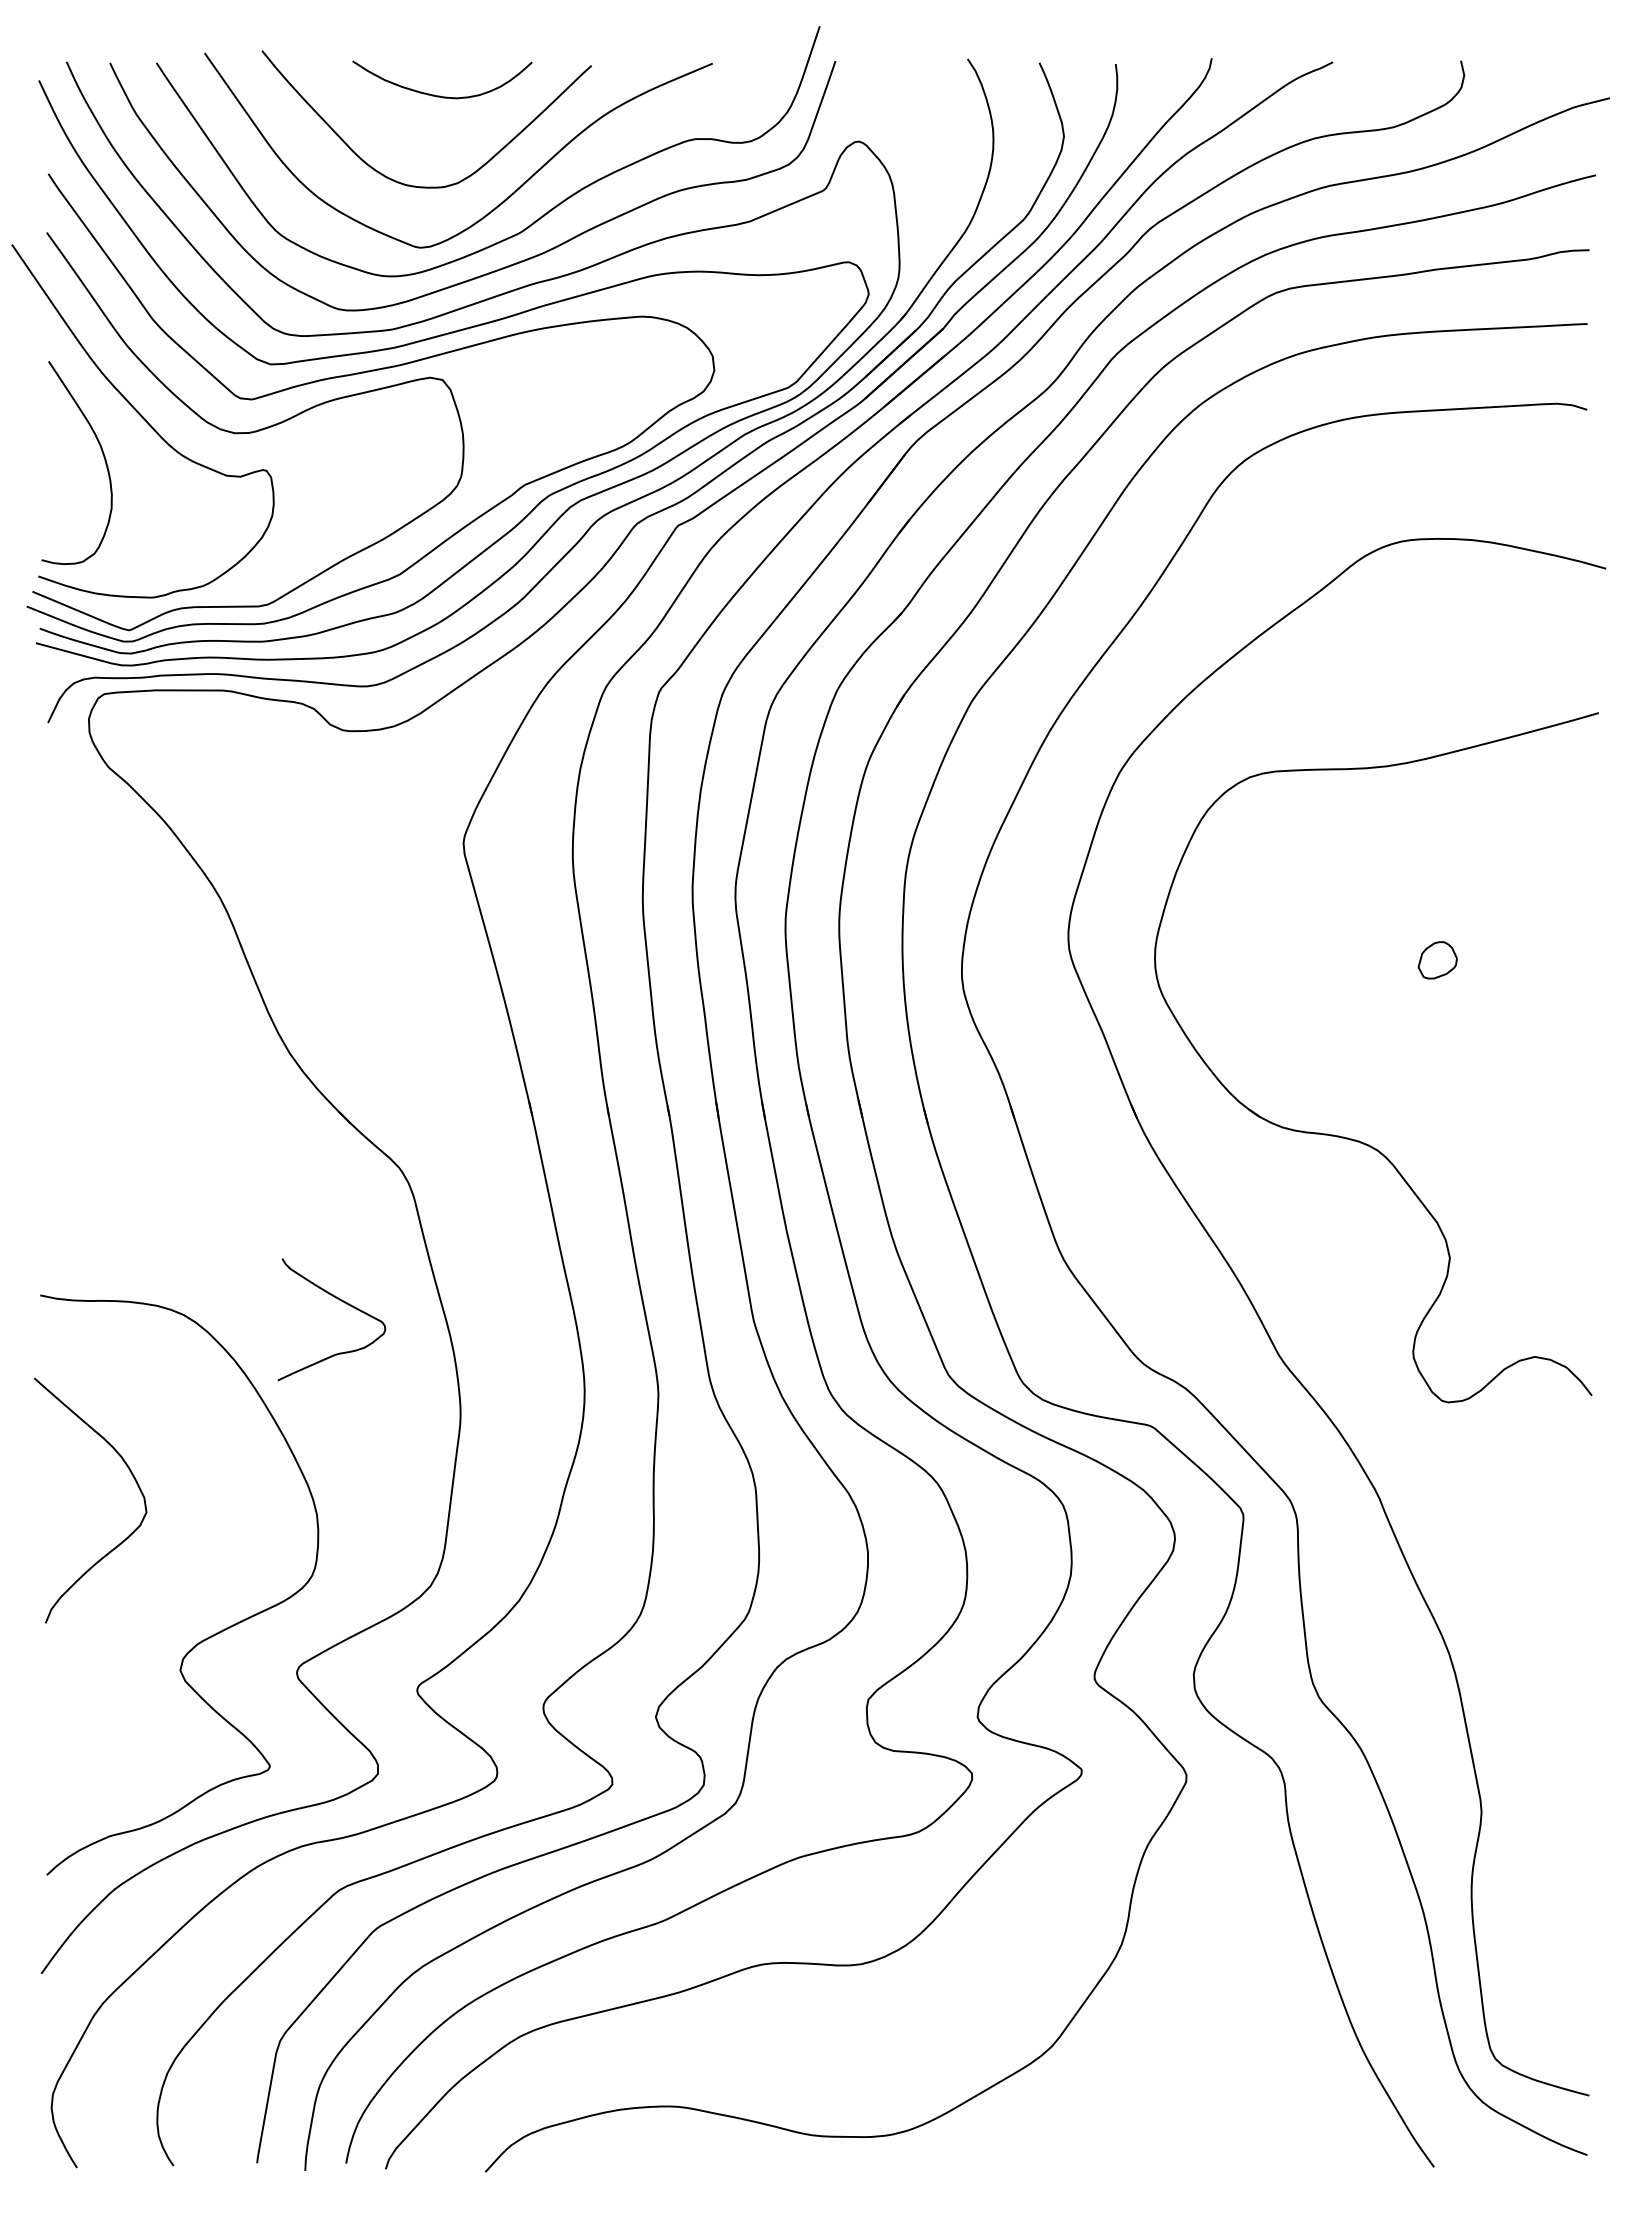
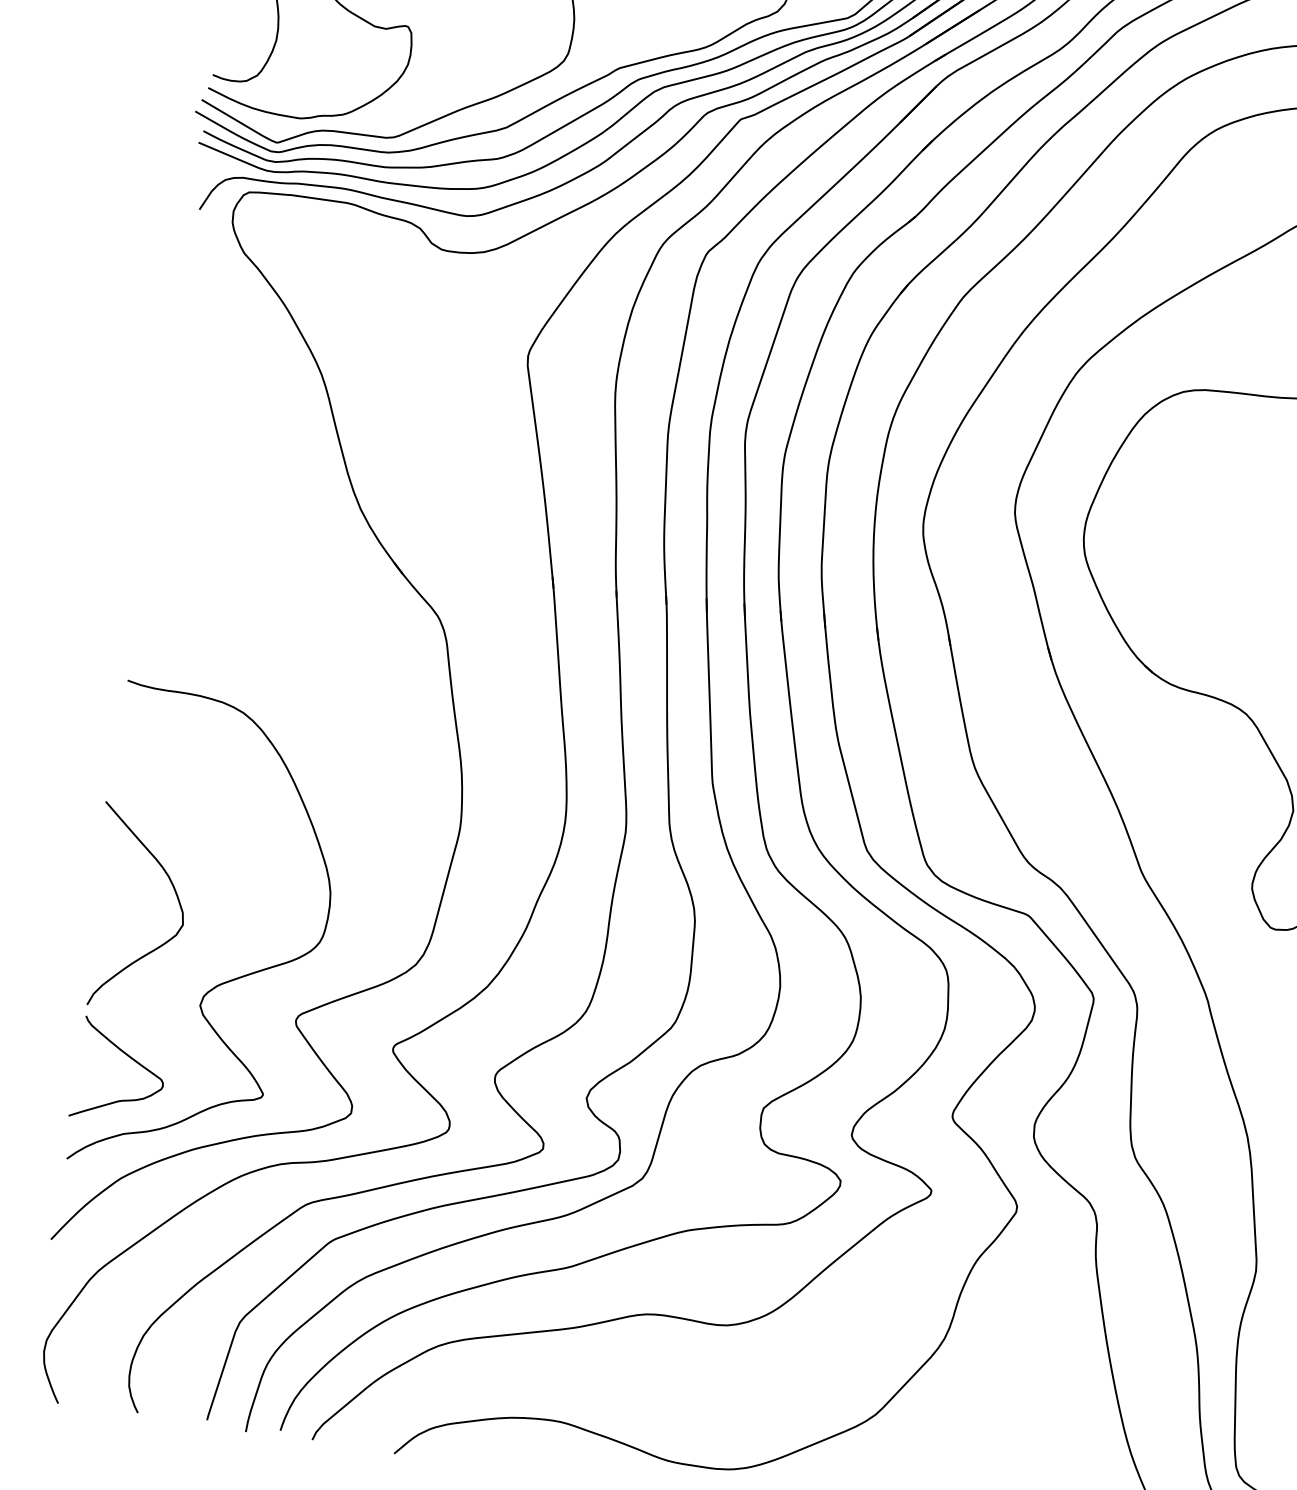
curve: (341, 1301) -> (130, 1057), moved
curve: (133, 1478) -> (176, 895), moved

